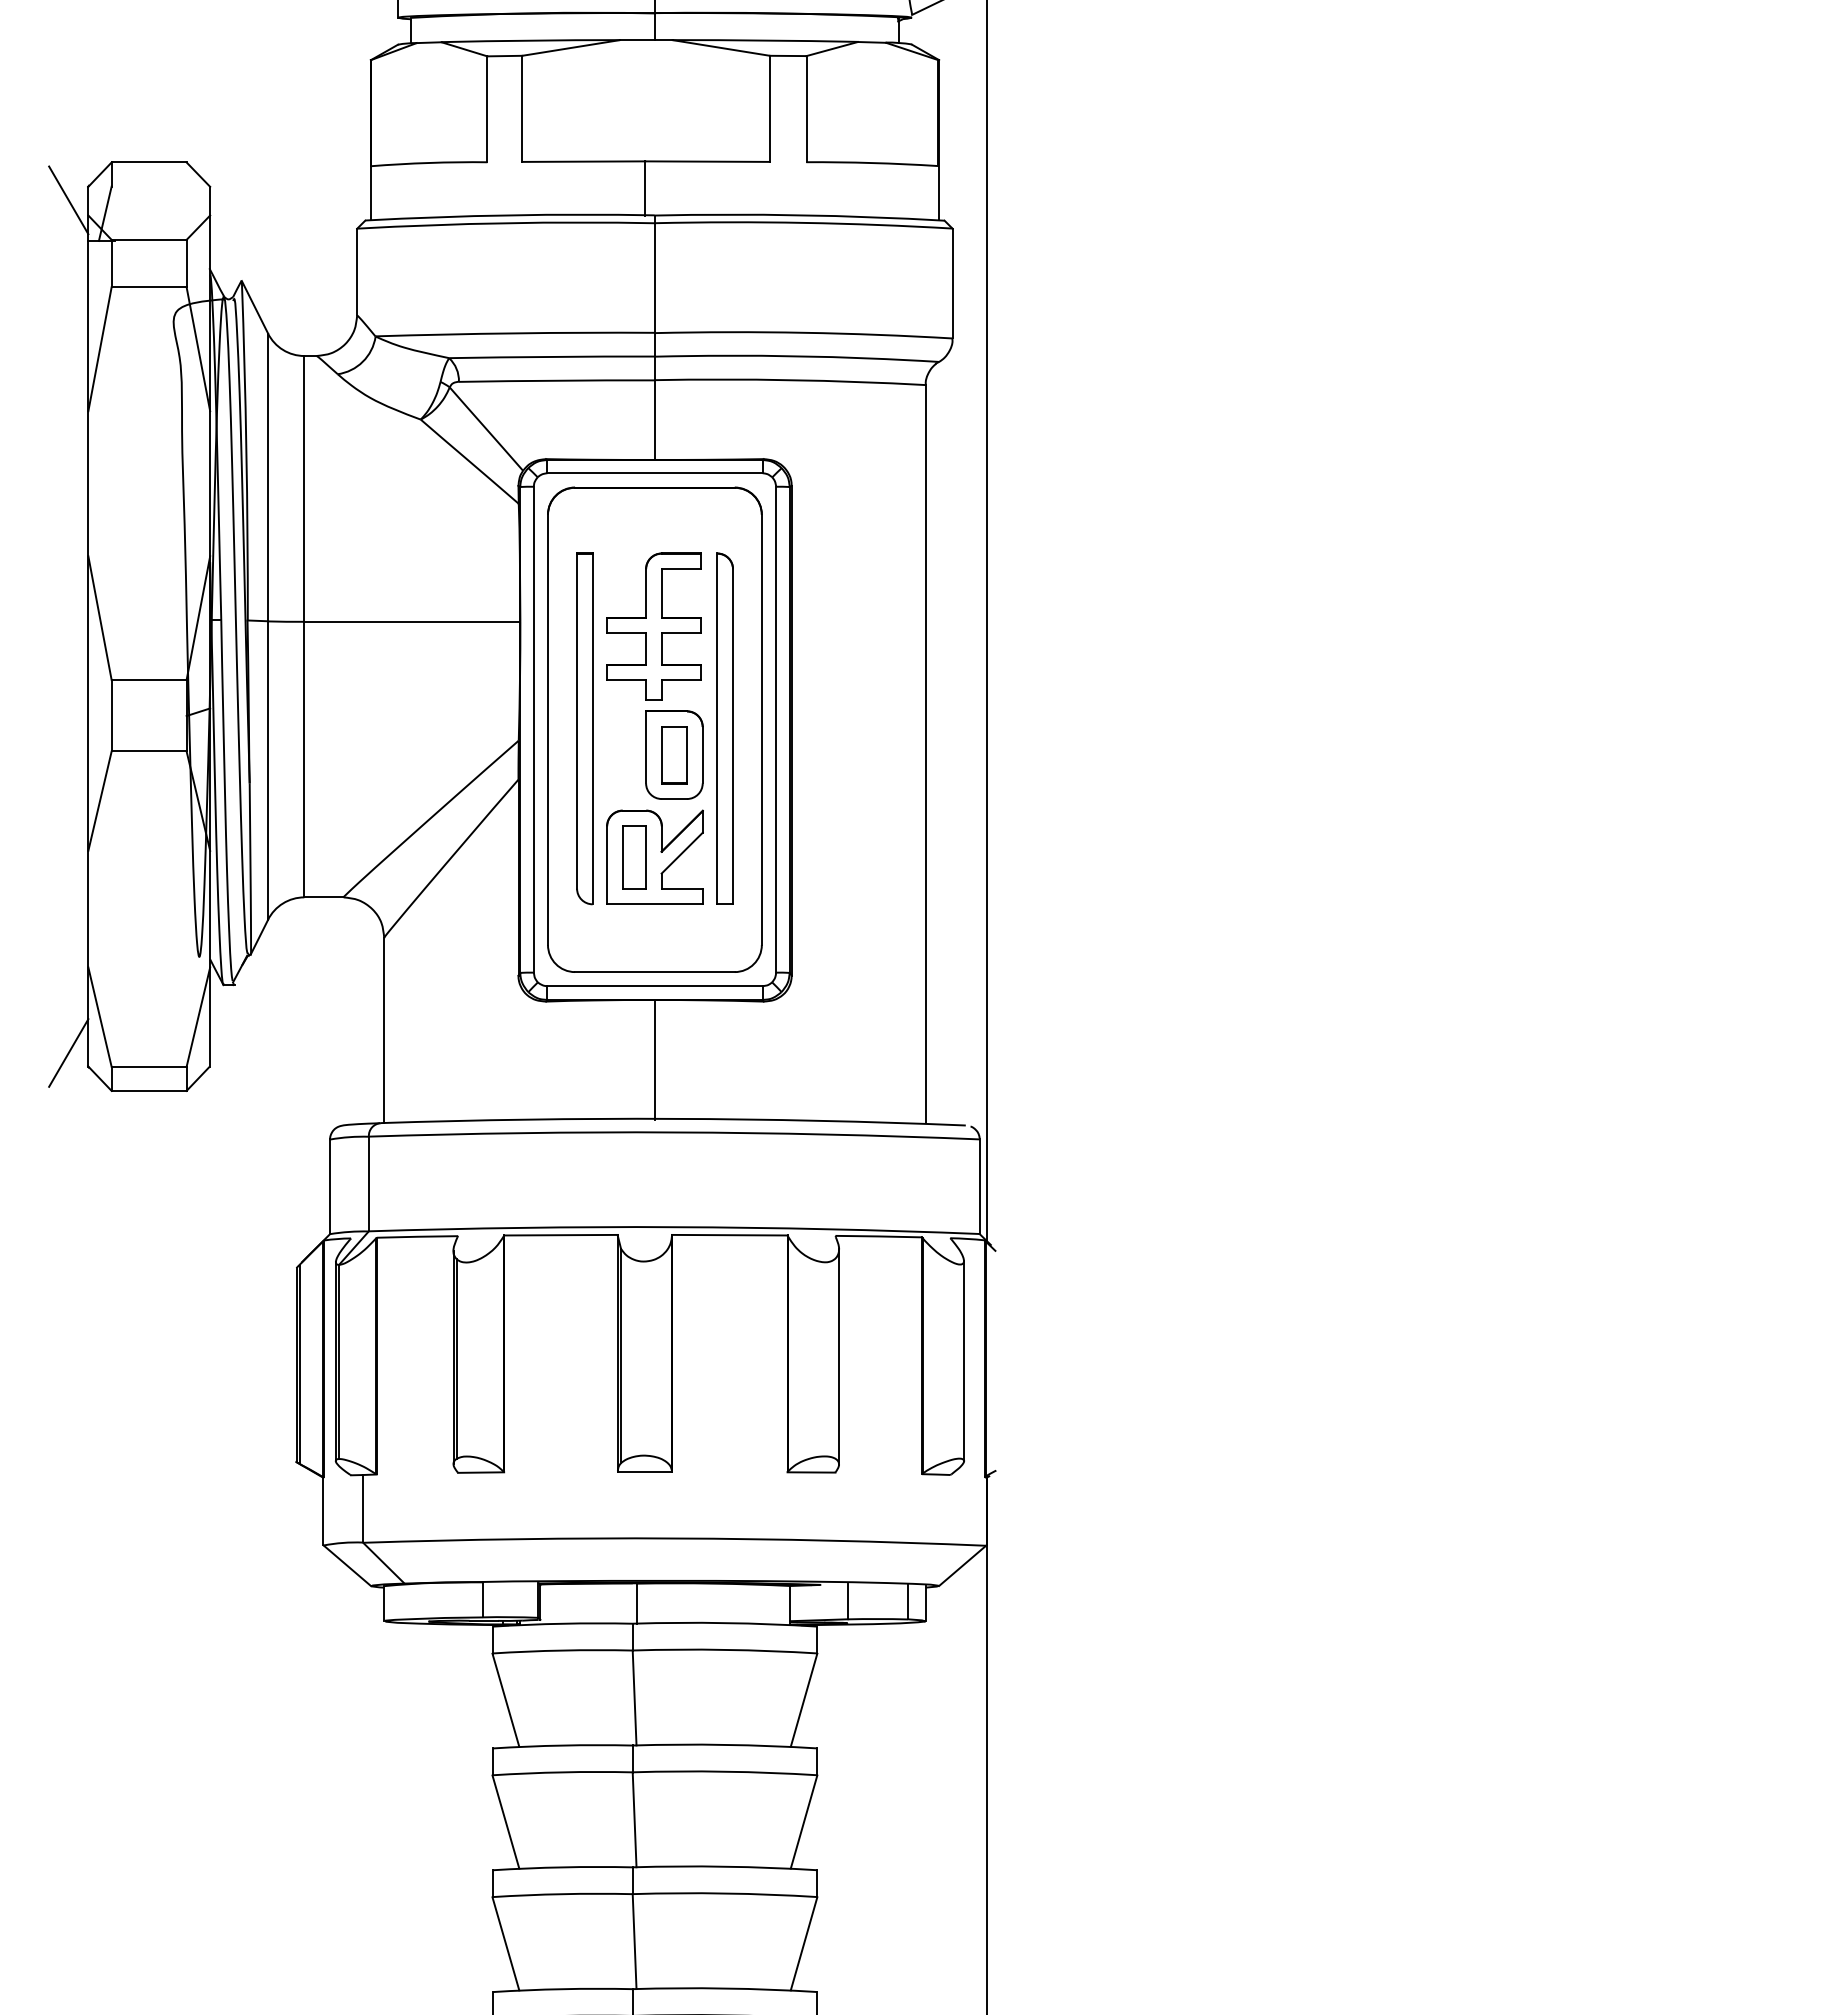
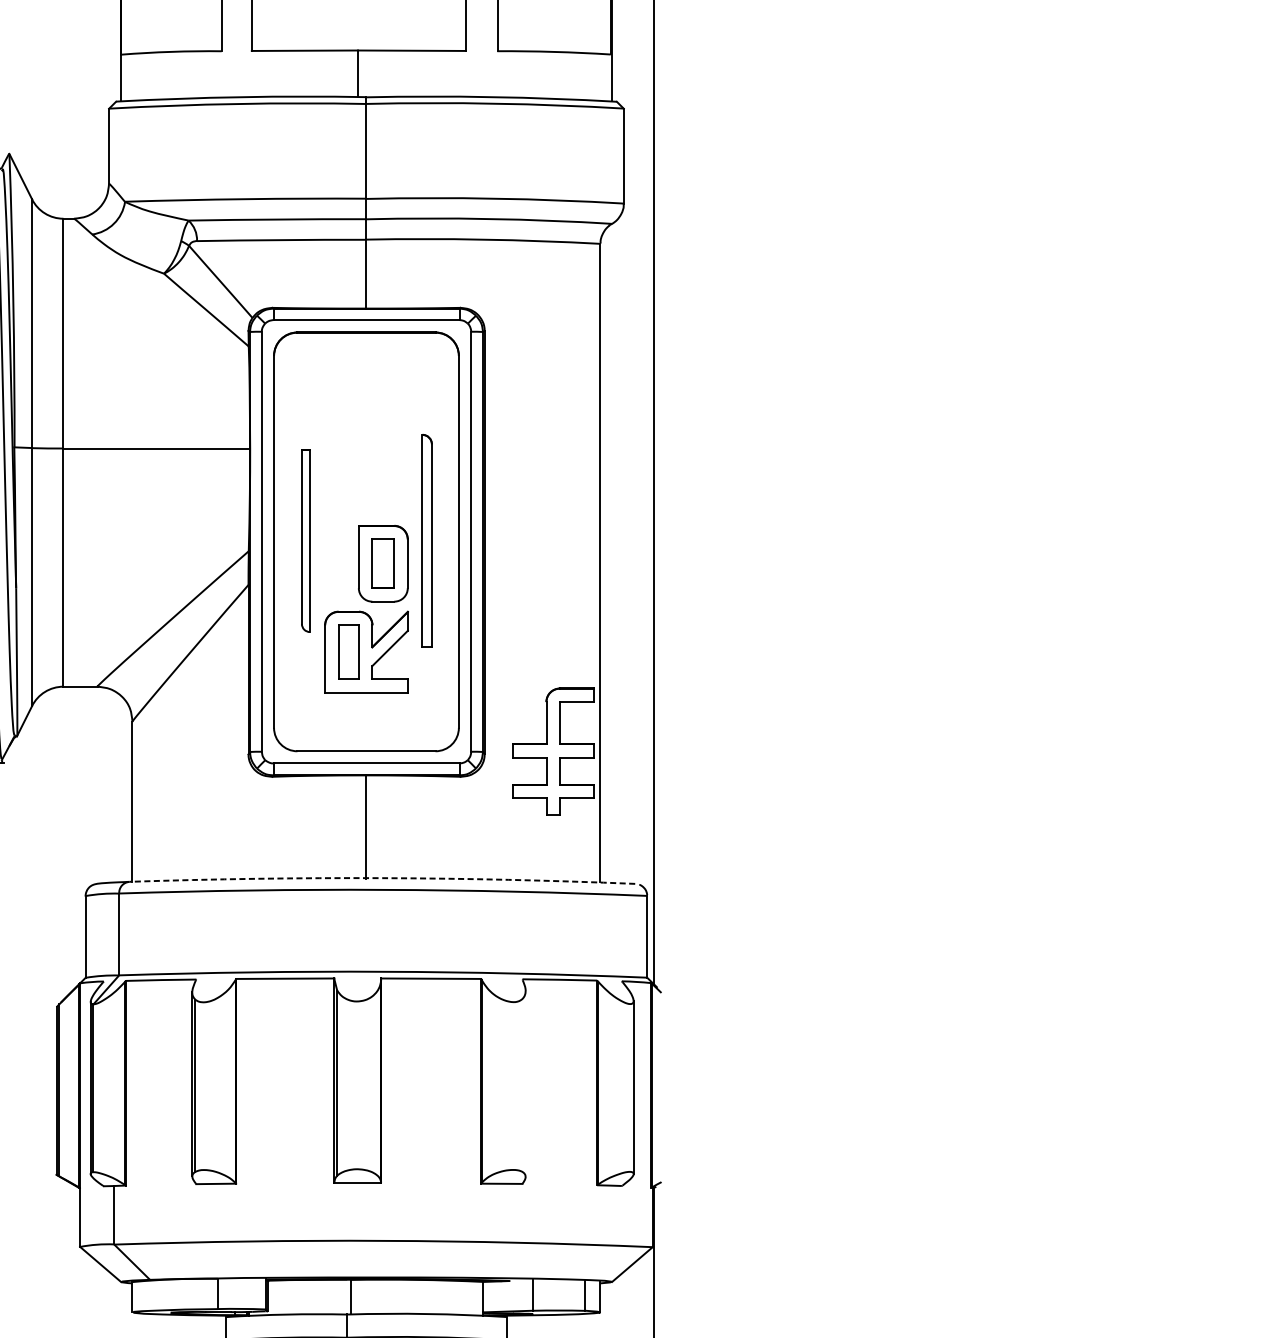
part: (653, 626) -> (552, 751), moved
part: (584, 728) -> (305, 540), size x0.6
part: (724, 728) -> (426, 540), size x0.7
arc: (673, 1118) -> (382, 877), solid -> dashed
line: (838, 1356) -> (525, 1083), removed

